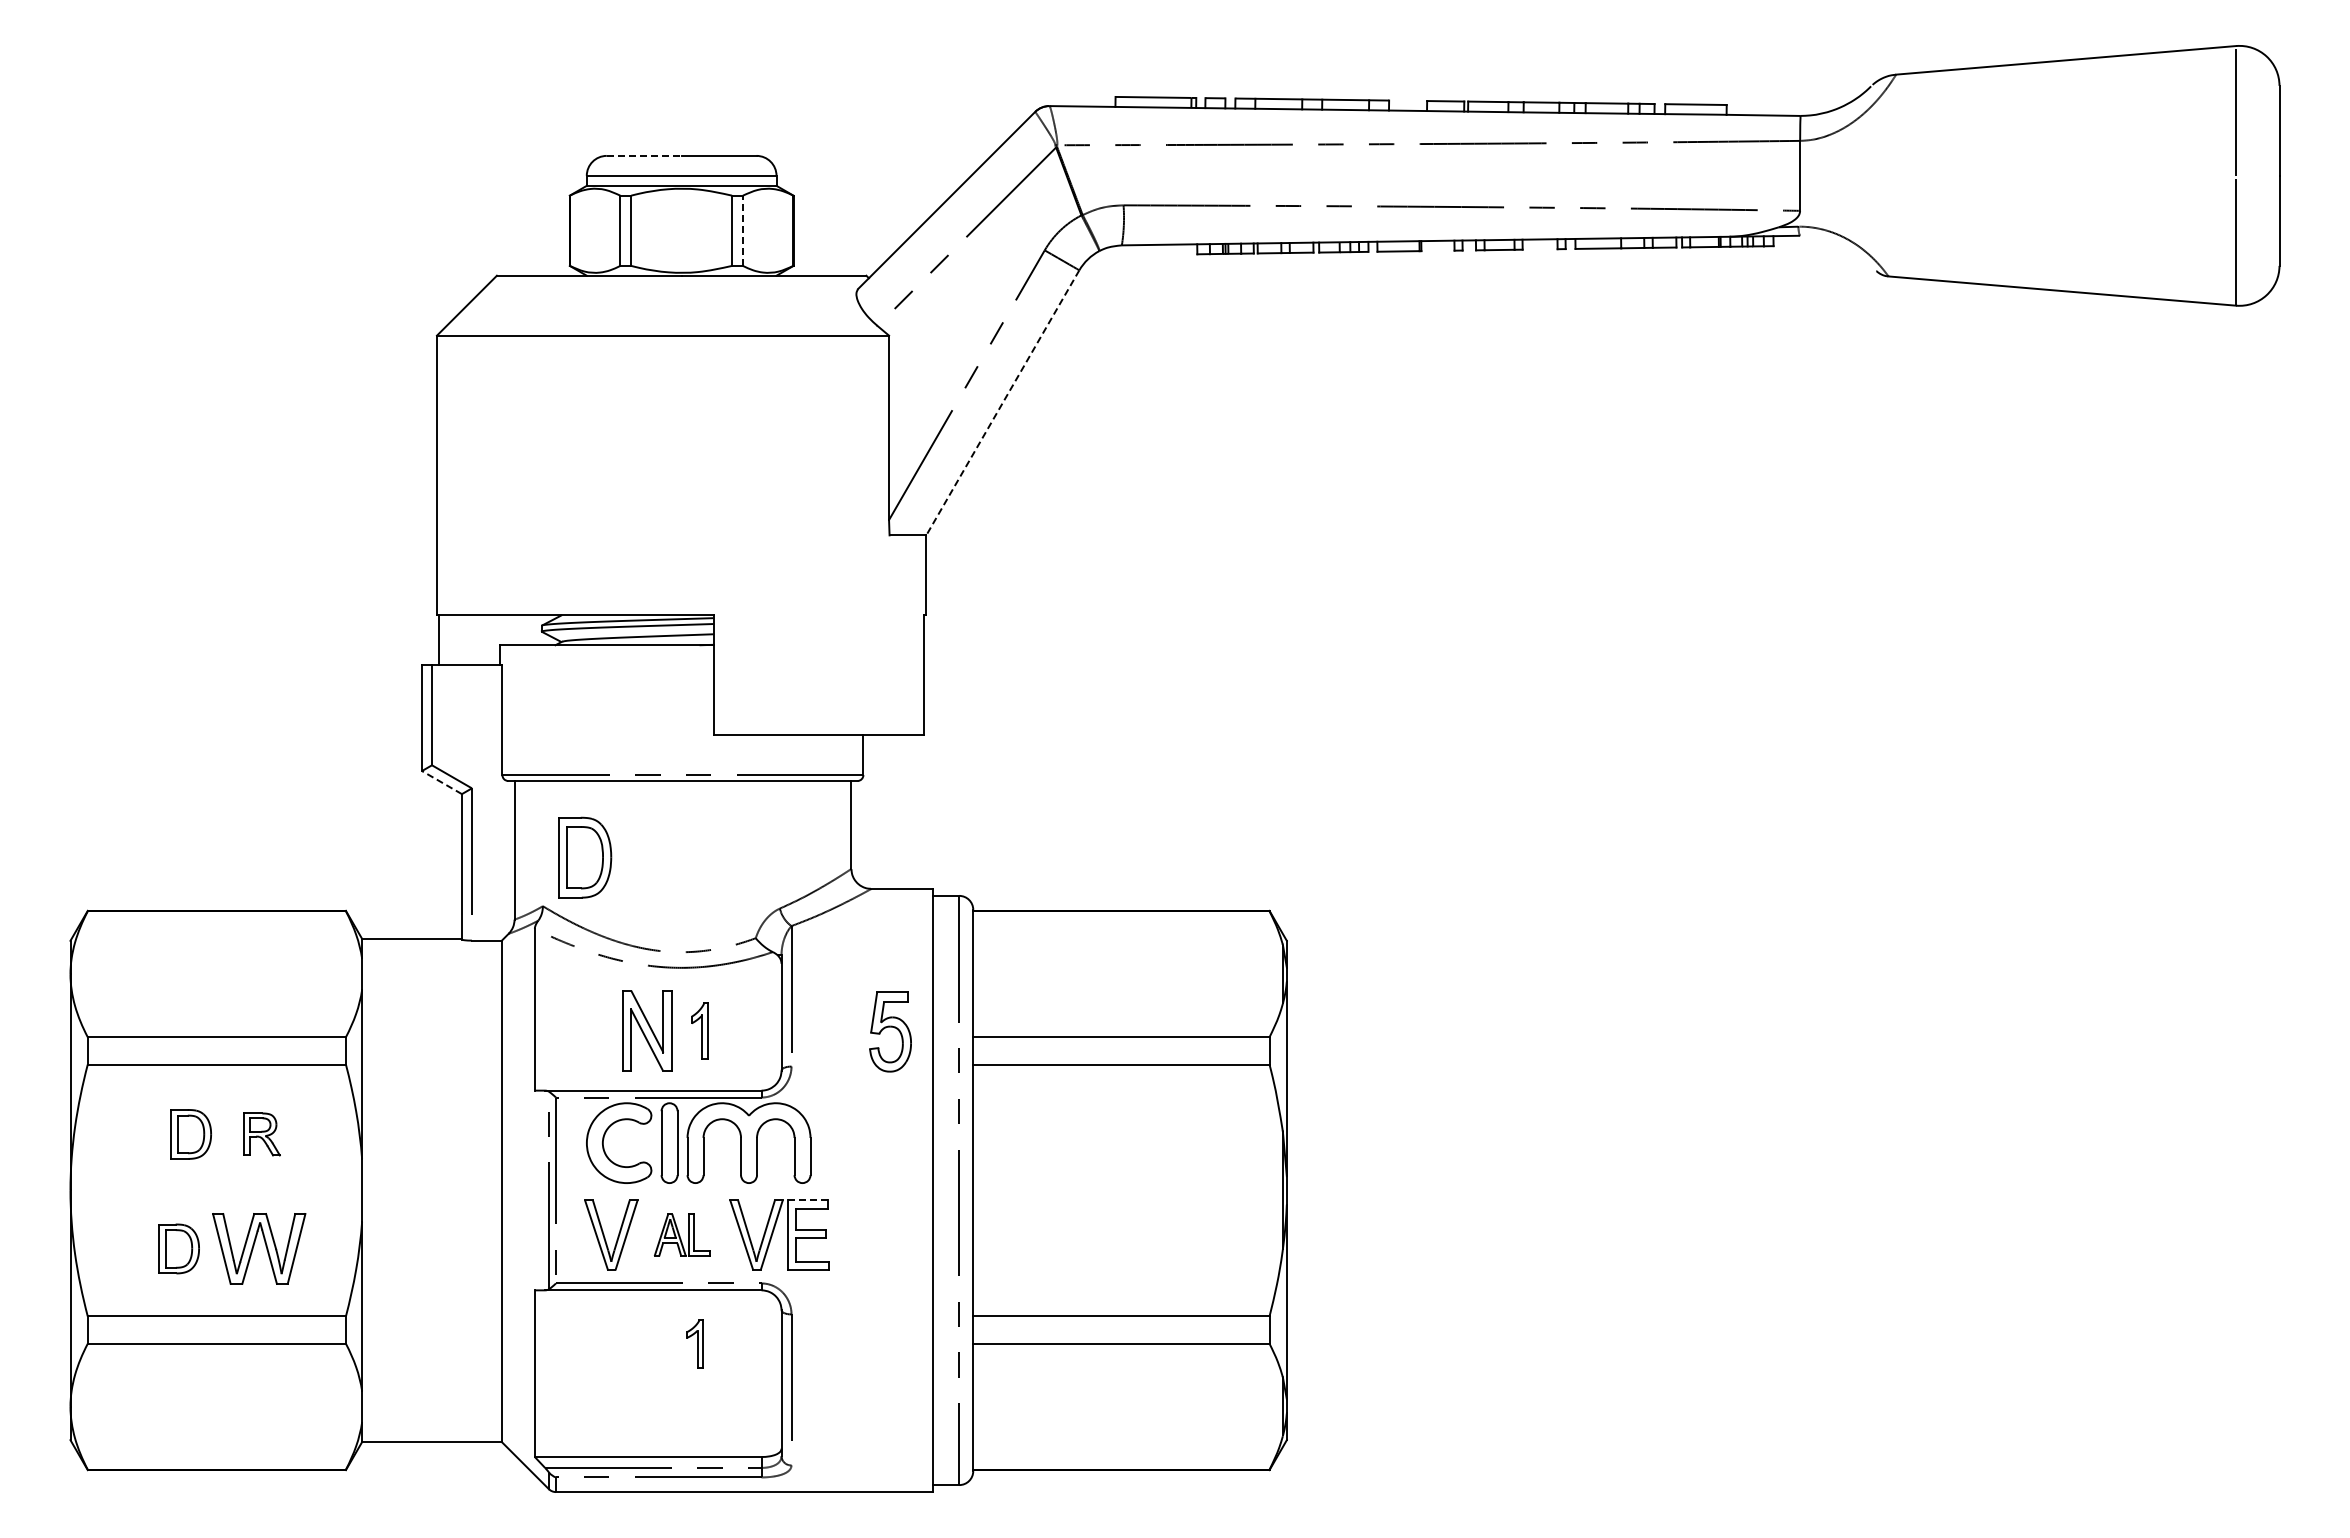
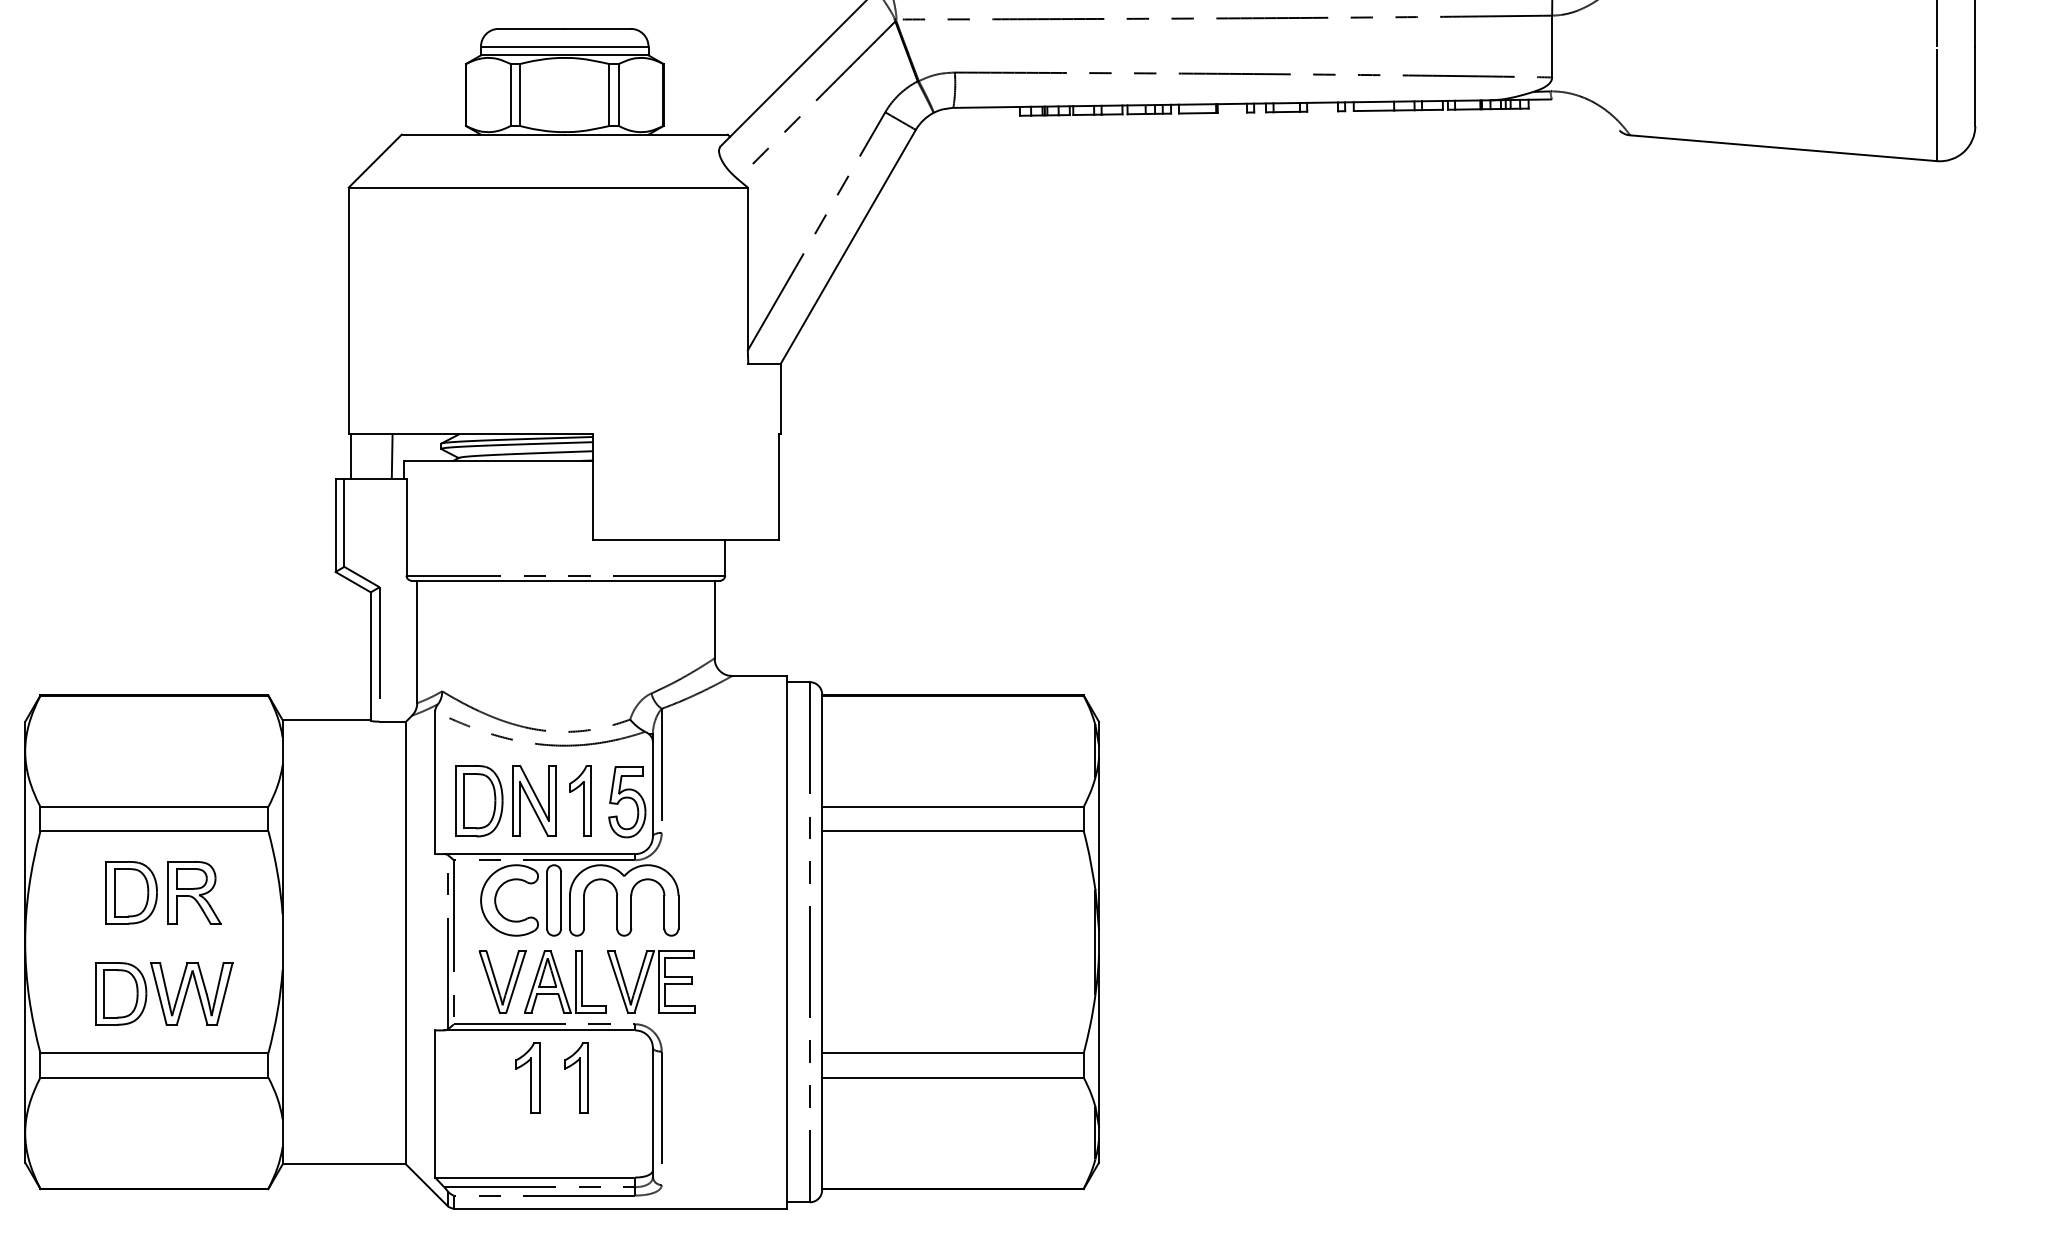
line: (644, 155) -> (531, 28), dashed -> solid
line: (742, 230) -> (618, 94), dashed -> solid
line: (1002, 403) -> (847, 247), dashed -> solid
line: (485, 640) -> (391, 456), added
line: (441, 782) -> (352, 582), dashed -> solid
part: (585, 857) -> (479, 801), moved
part: (699, 1030) -> (580, 801), size x1.43
part: (890, 1031) -> (627, 801), moved
part: (190, 1134) -> (131, 892), size x1.43
part: (261, 1134) -> (193, 892), size x1.67
line: (808, 1200) -> (676, 951), dashed -> solid
part: (681, 1234) -> (564, 981), size x1.67
part: (178, 1248) -> (120, 993), size x1.43
part: (639, 1343) -> (527, 1077), added
part: (694, 1343) -> (576, 1077), size x1.67

